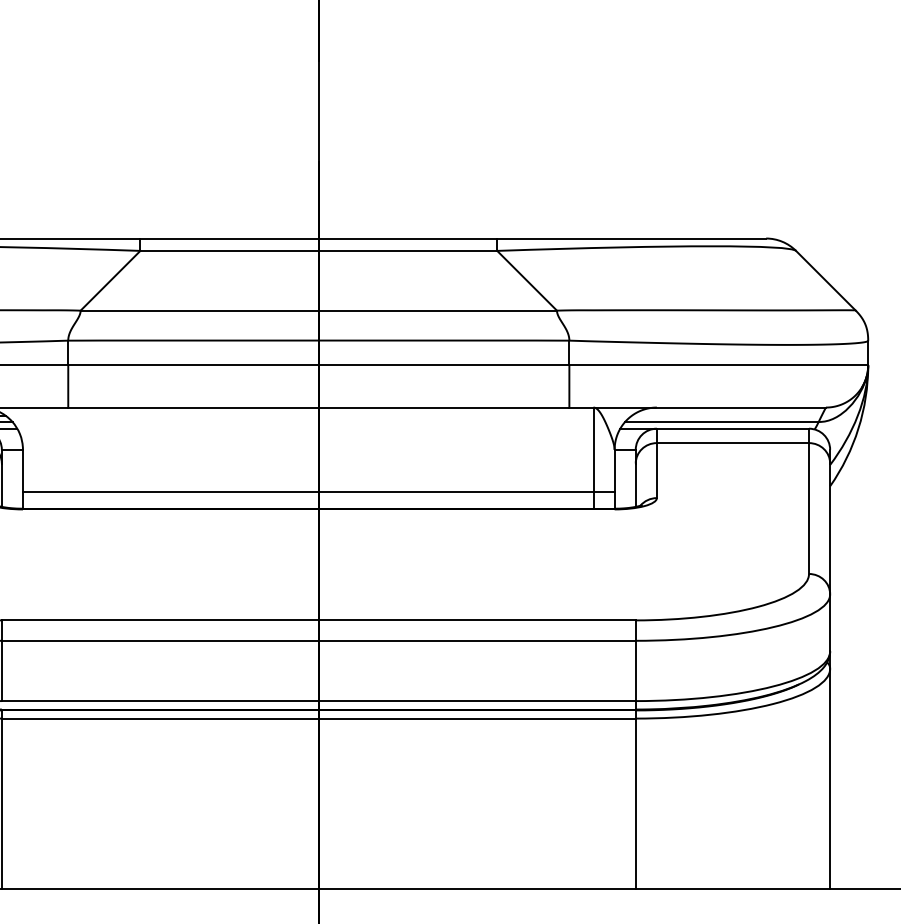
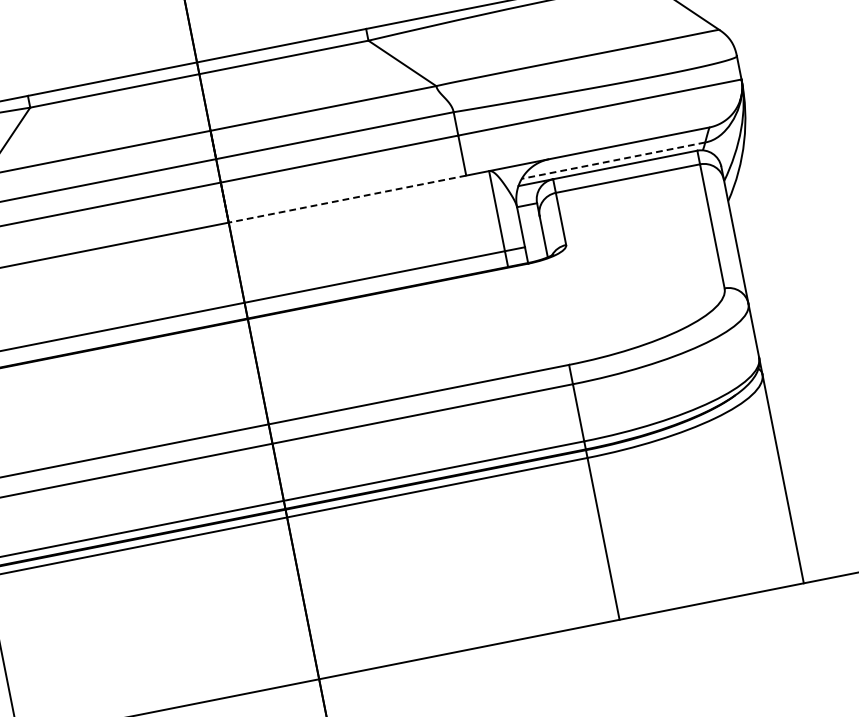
line: (443, 407) -> (346, 199), solid -> dashed
line: (721, 421) -> (613, 160), solid -> dashed

